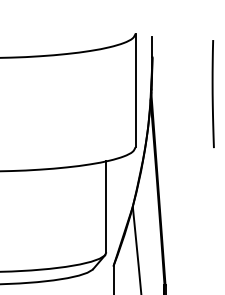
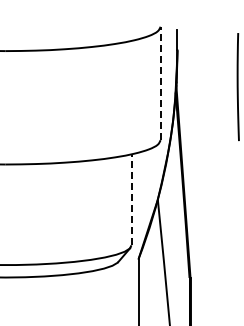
line: (135, 90) -> (160, 83), solid -> dashed
line: (106, 206) -> (131, 199), solid -> dashed

